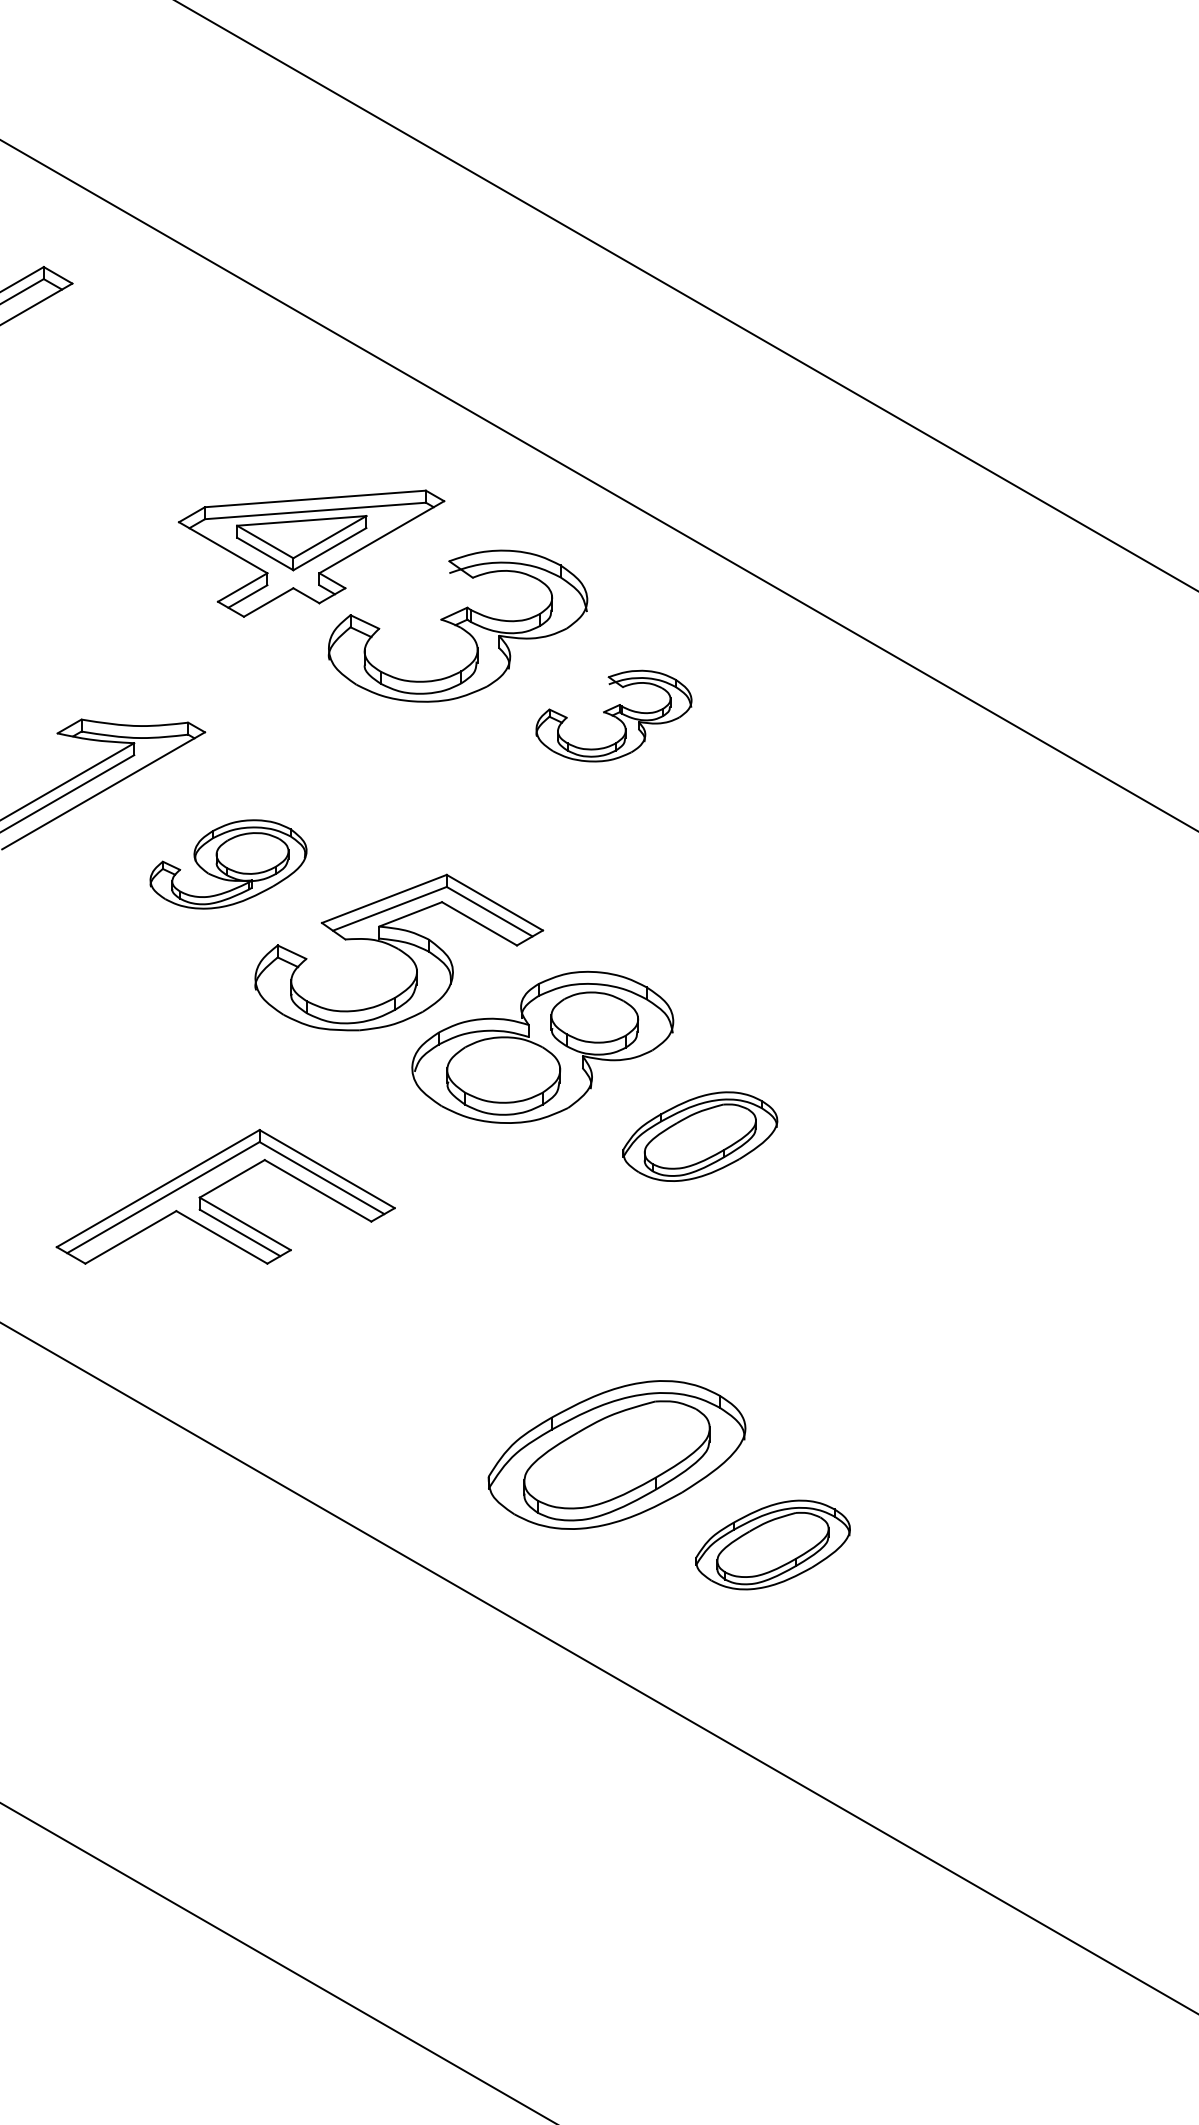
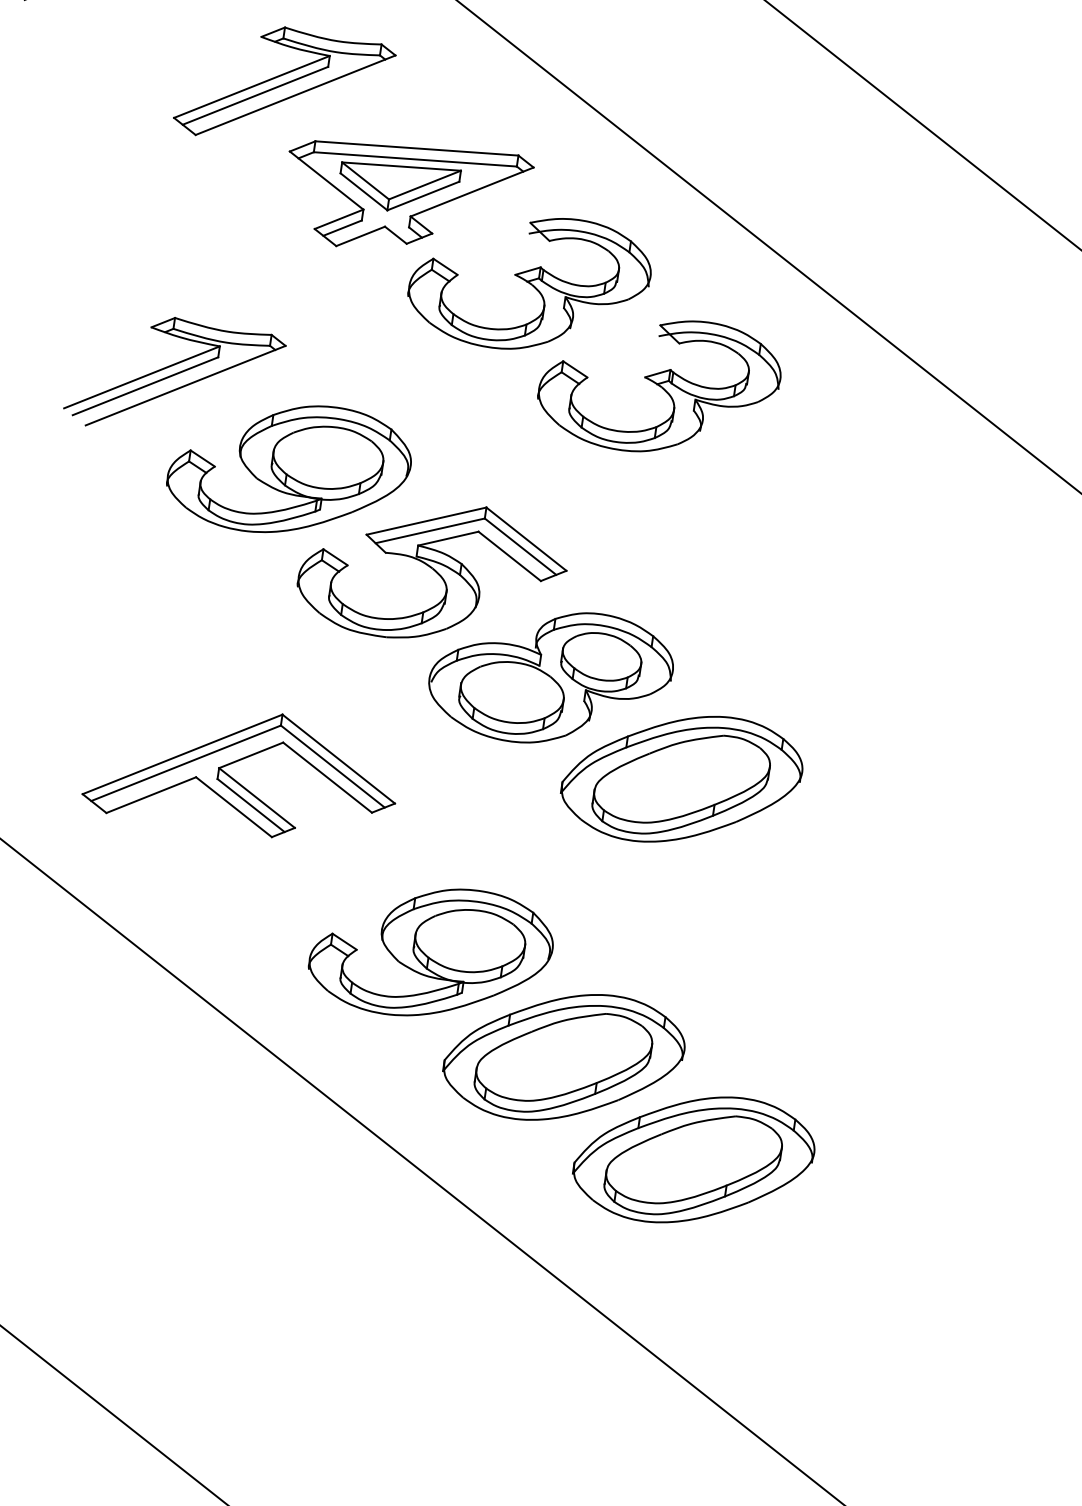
part: (162, 454) -> (283, 87), added
part: (613, 715) -> (659, 384), size x1.67
part: (228, 864) -> (289, 469), size x1.67
part: (700, 1136) -> (682, 778), size x1.67
part: (457, 1362) -> (431, 952), added
part: (772, 1544) -> (693, 1159), size x1.67

